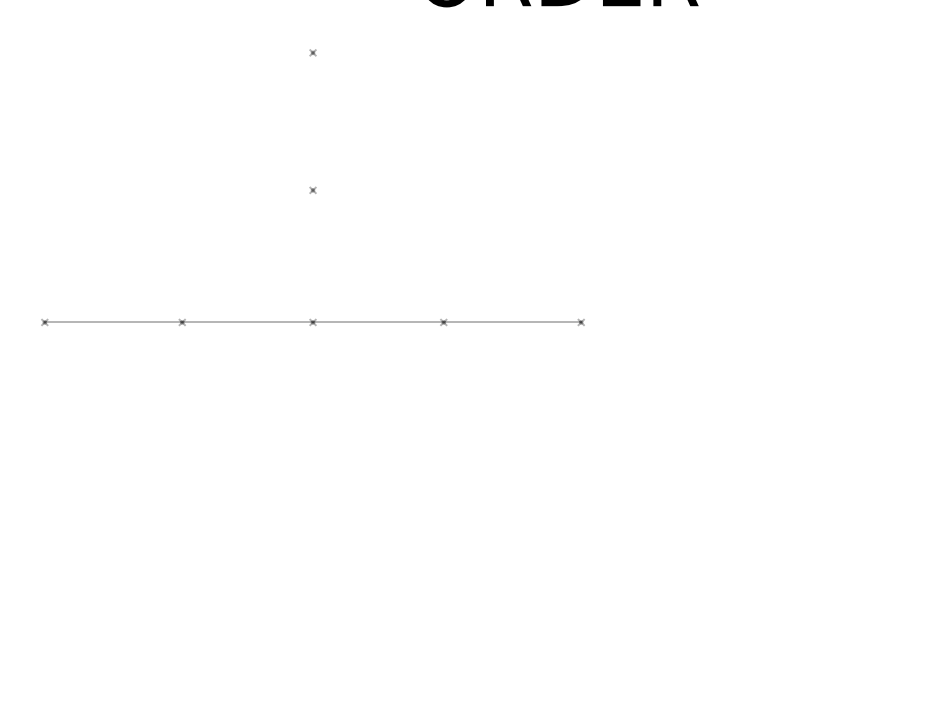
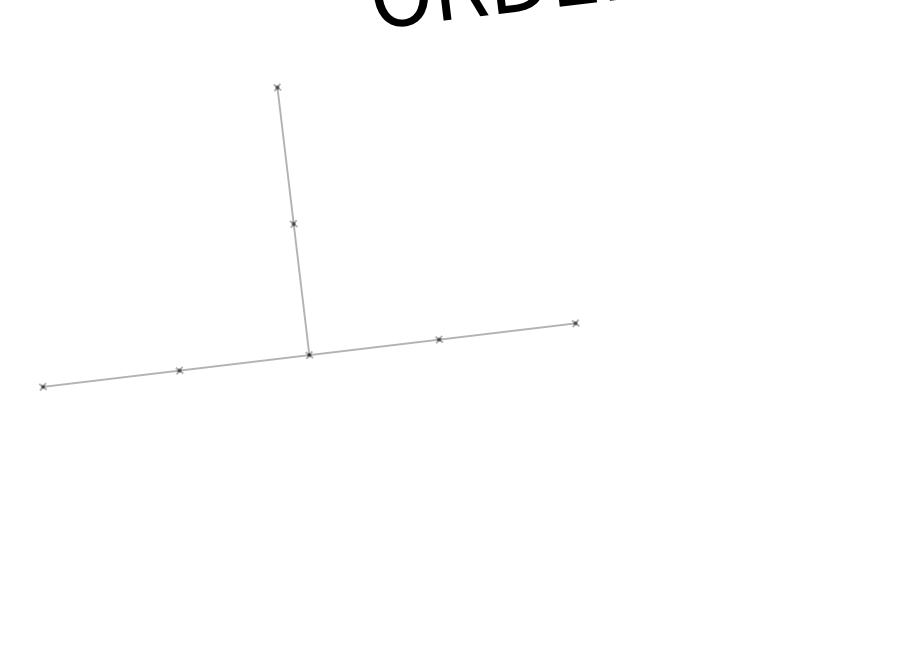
line: (313, 187) -> (293, 221), added

